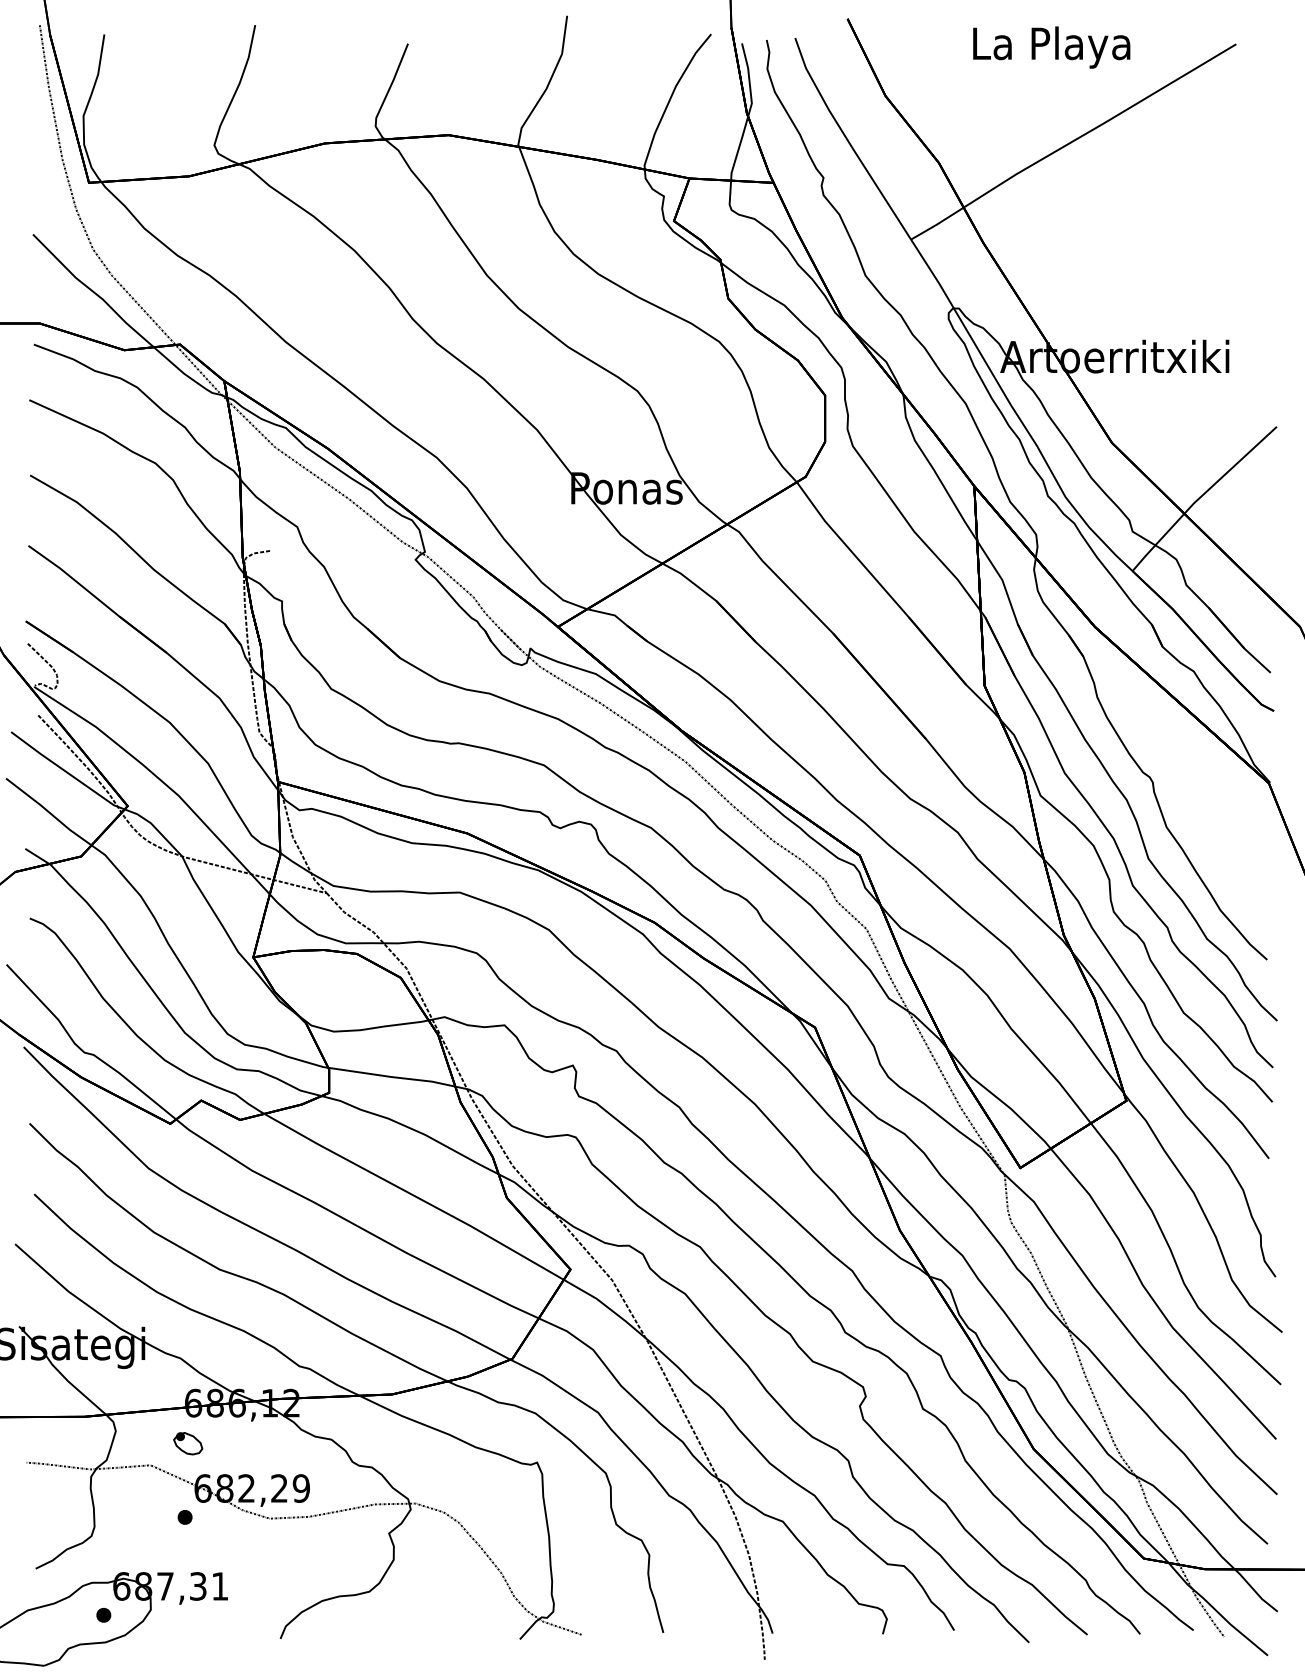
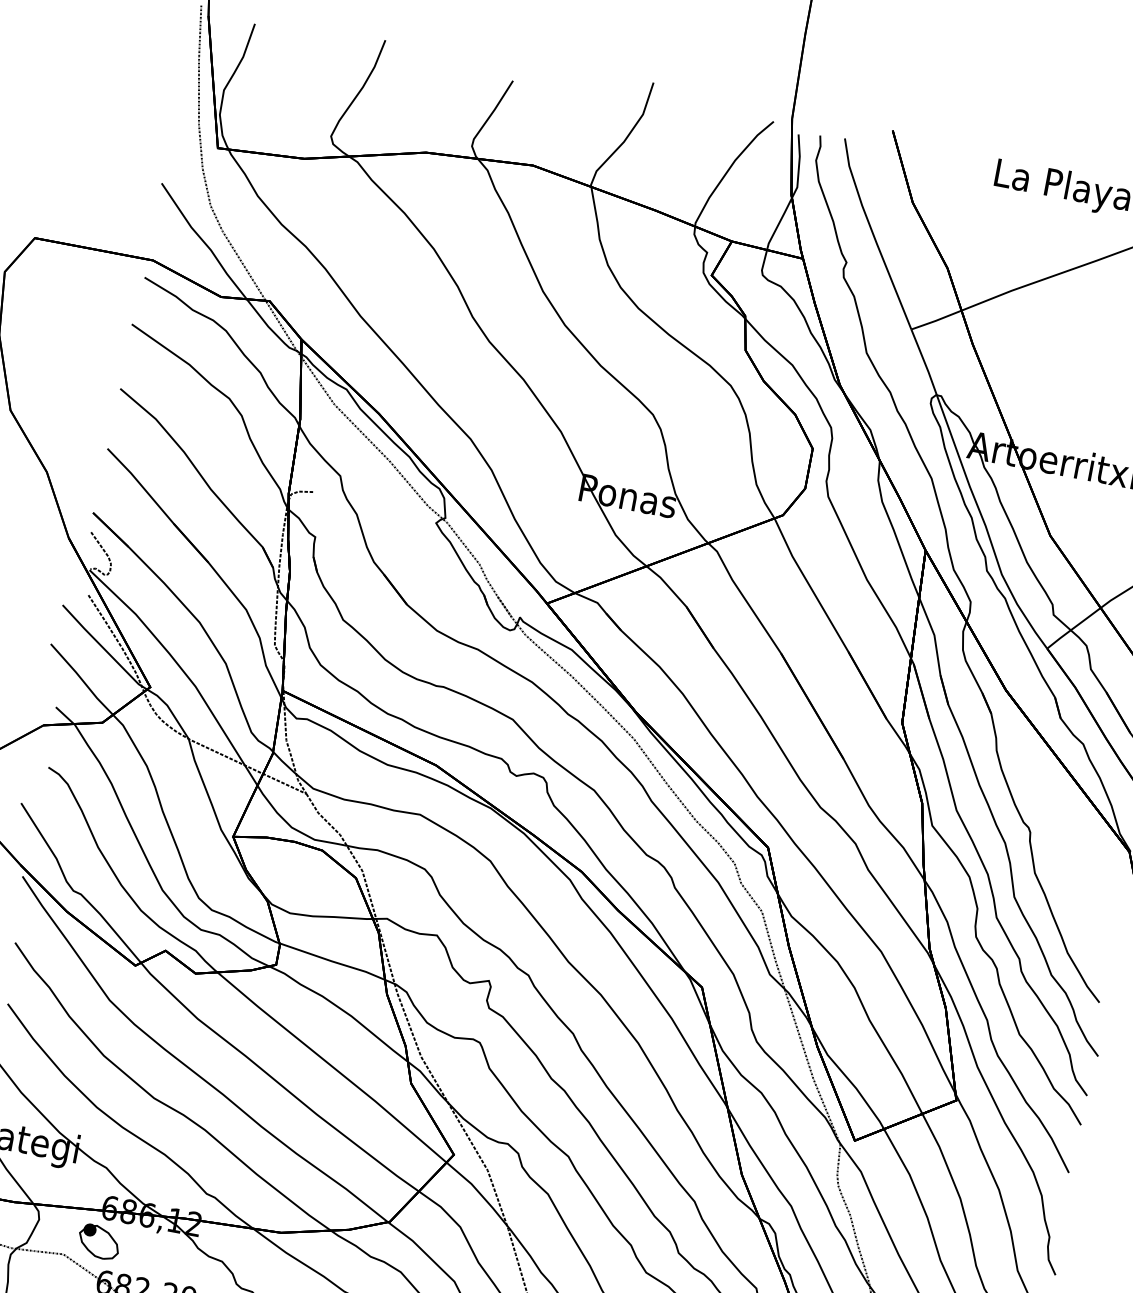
part: (187, 1443) -> (98, 1241), size x1.67

